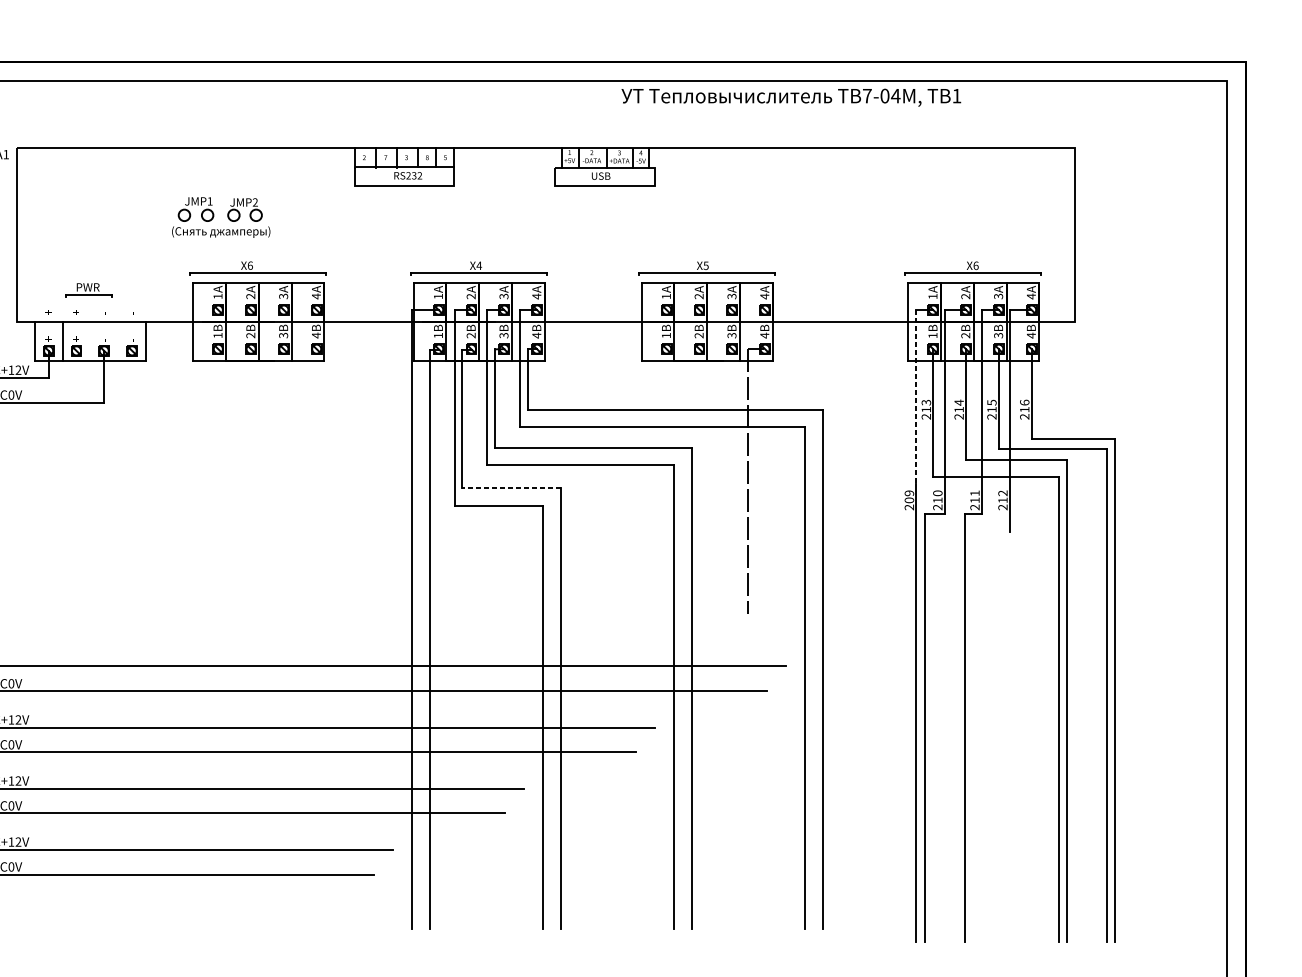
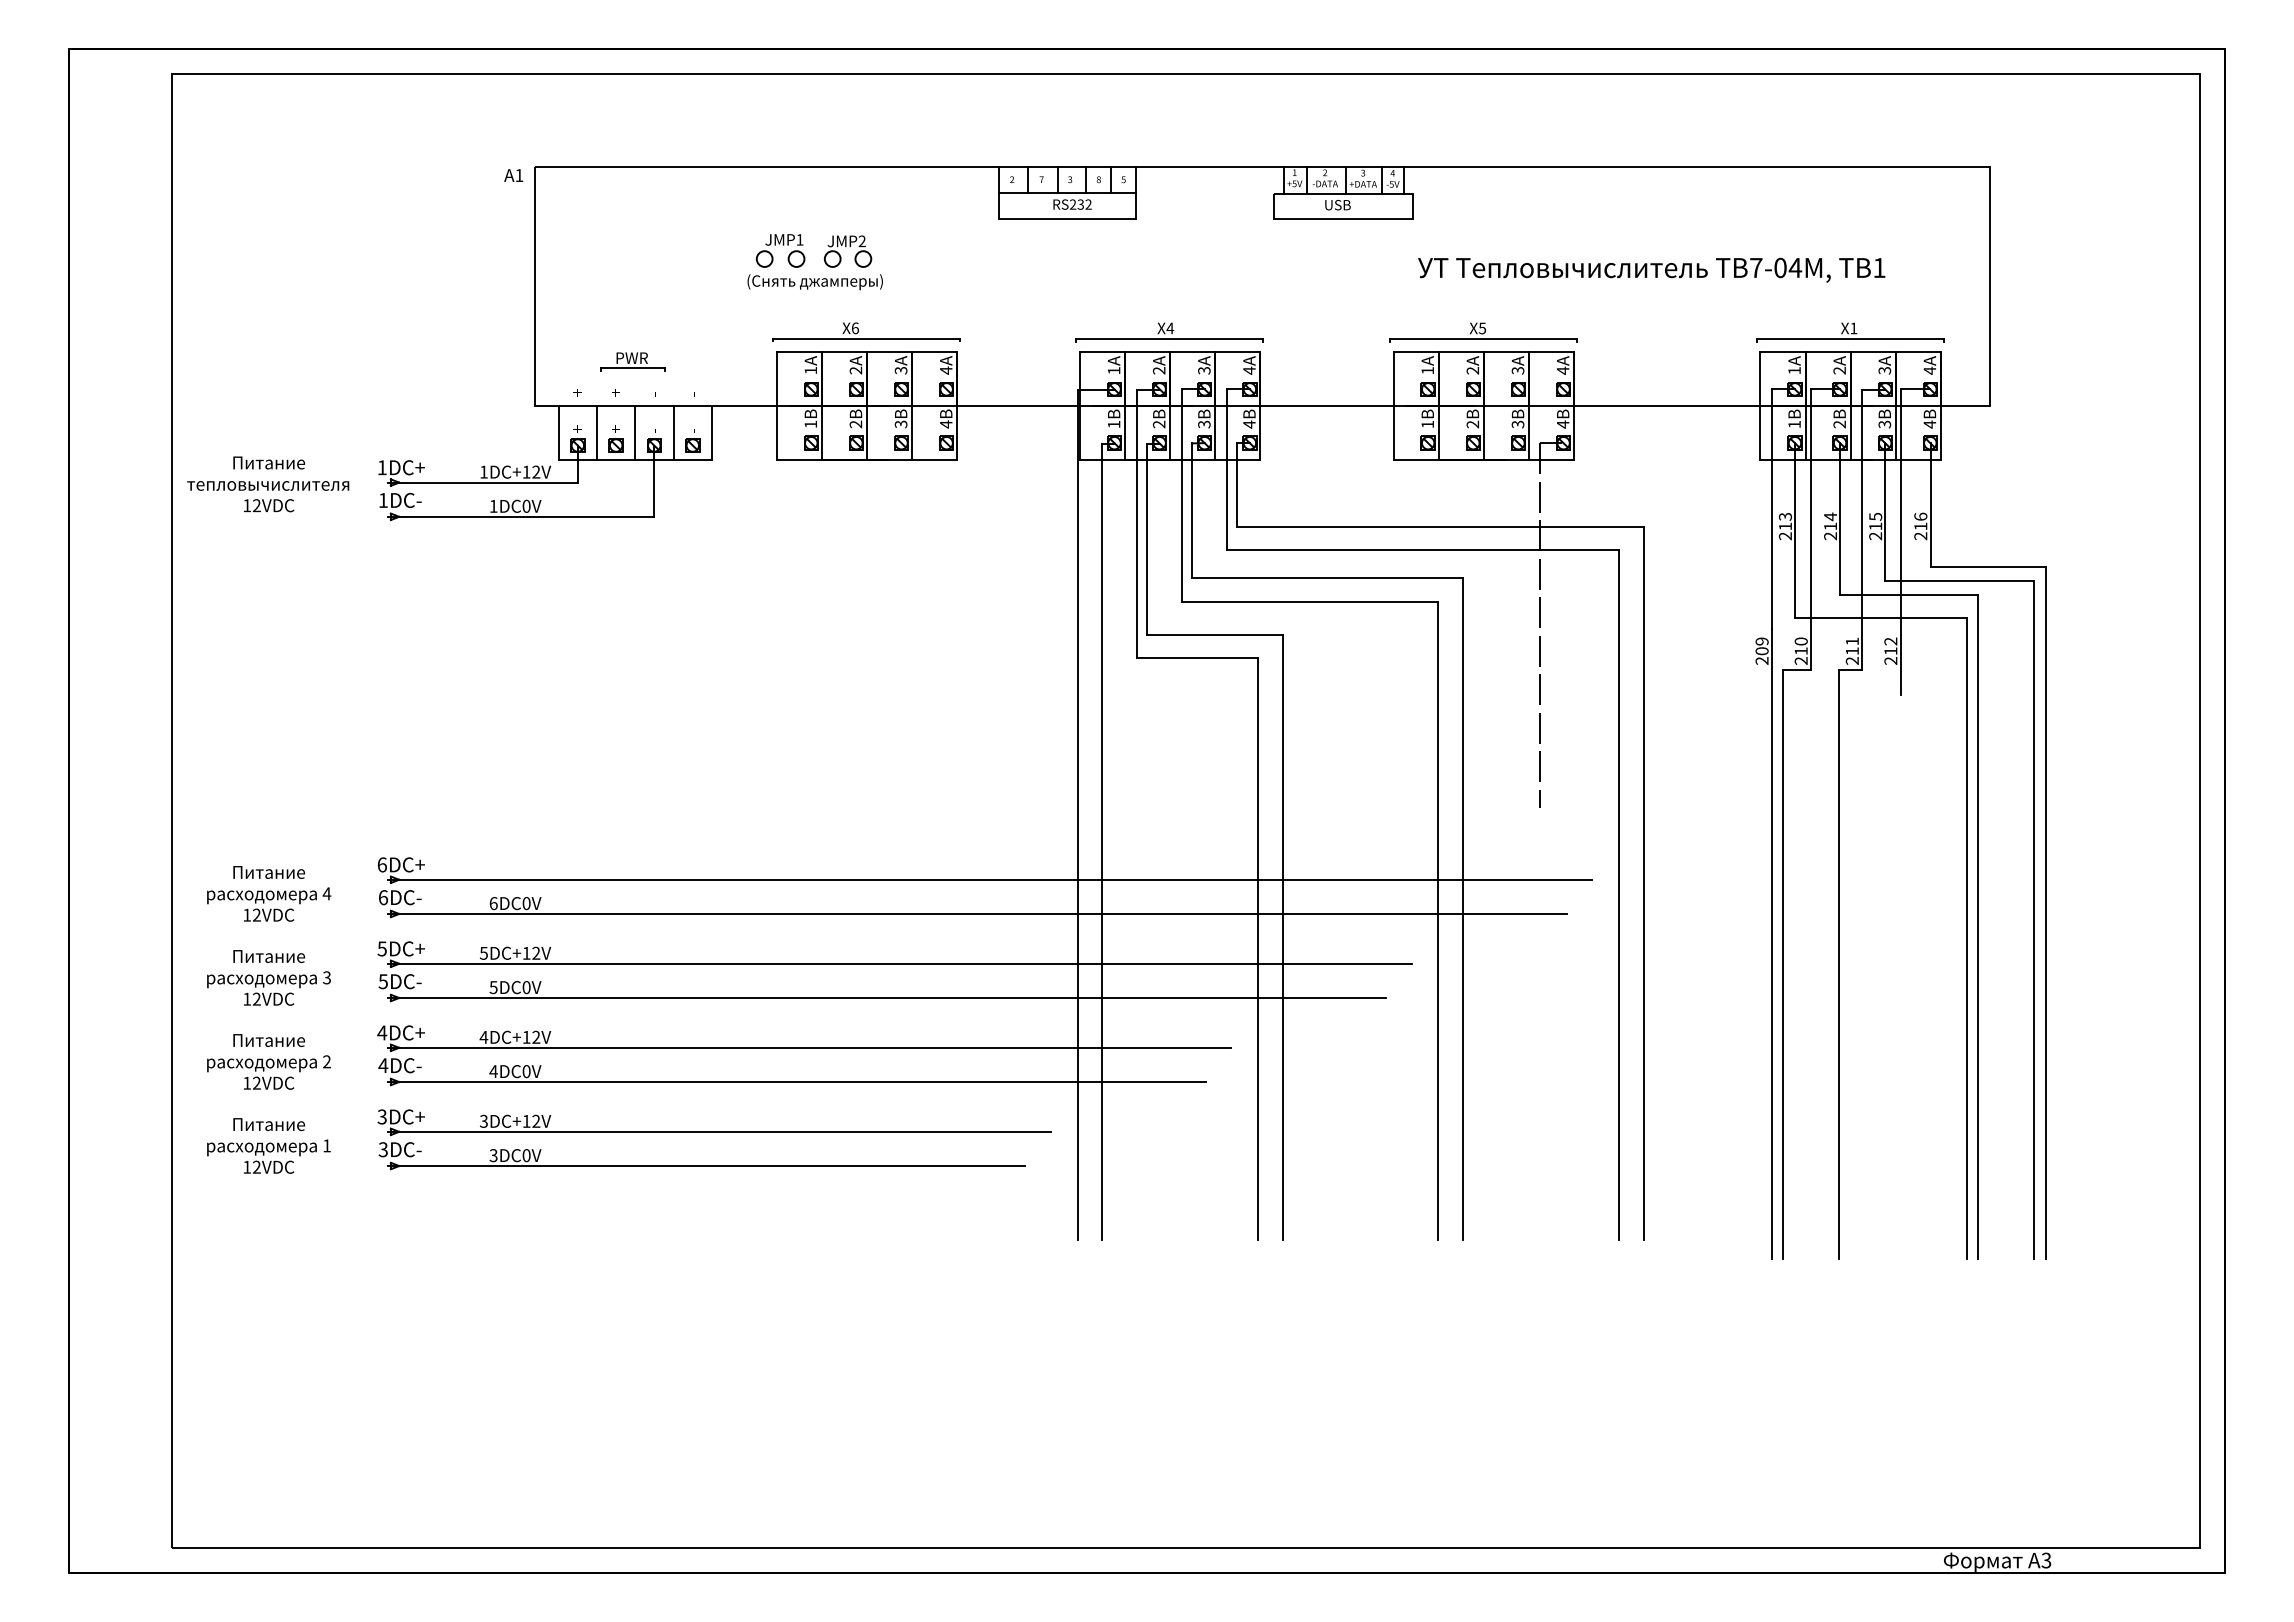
text: (791, 97) -> (1651, 269), moved
text: (975, 265) -> (1853, 328), X6 -> X1
line: (90, 341) -> (635, 432), added
line: (118, 341) -> (673, 432), added
line: (916, 397) -> (1771, 509), dashed -> solid
line: (511, 488) -> (1214, 634), dashed -> solid

